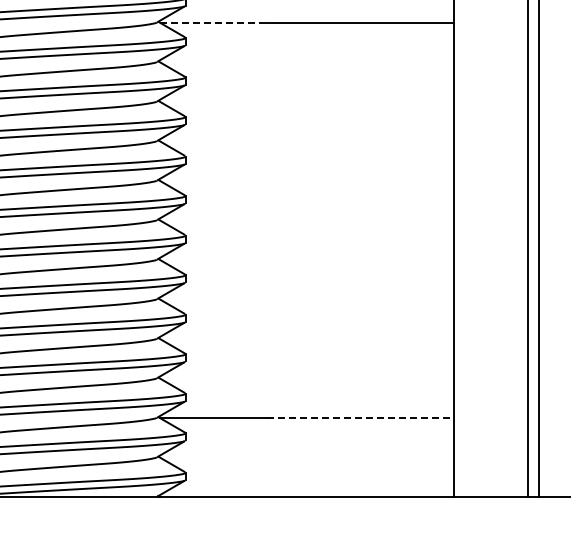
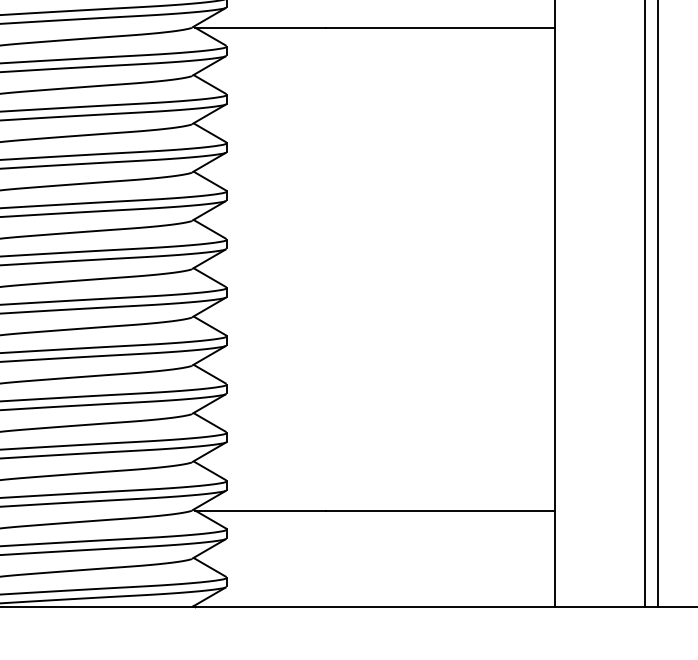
line: (213, 22) -> (261, 27), dashed -> solid
line: (360, 417) -> (440, 510), dashed -> solid

